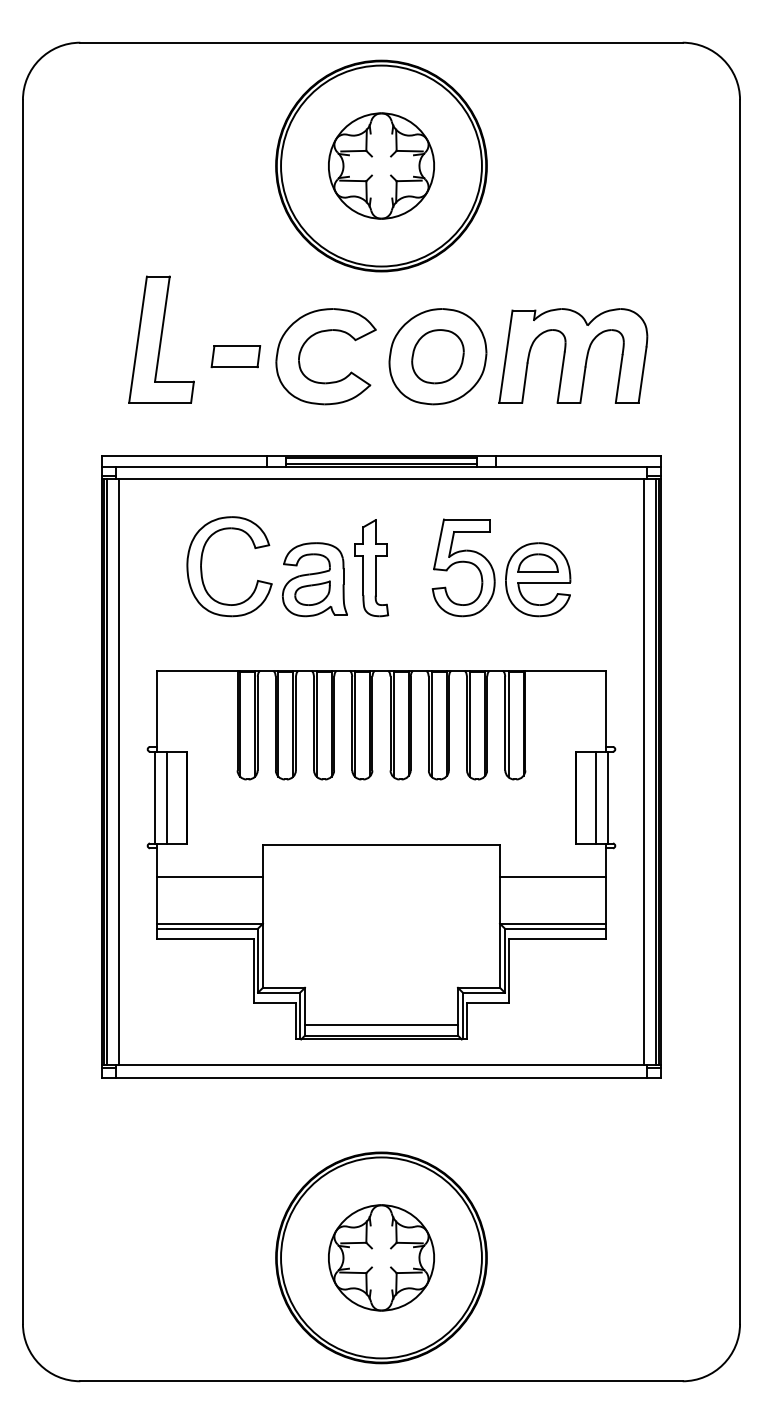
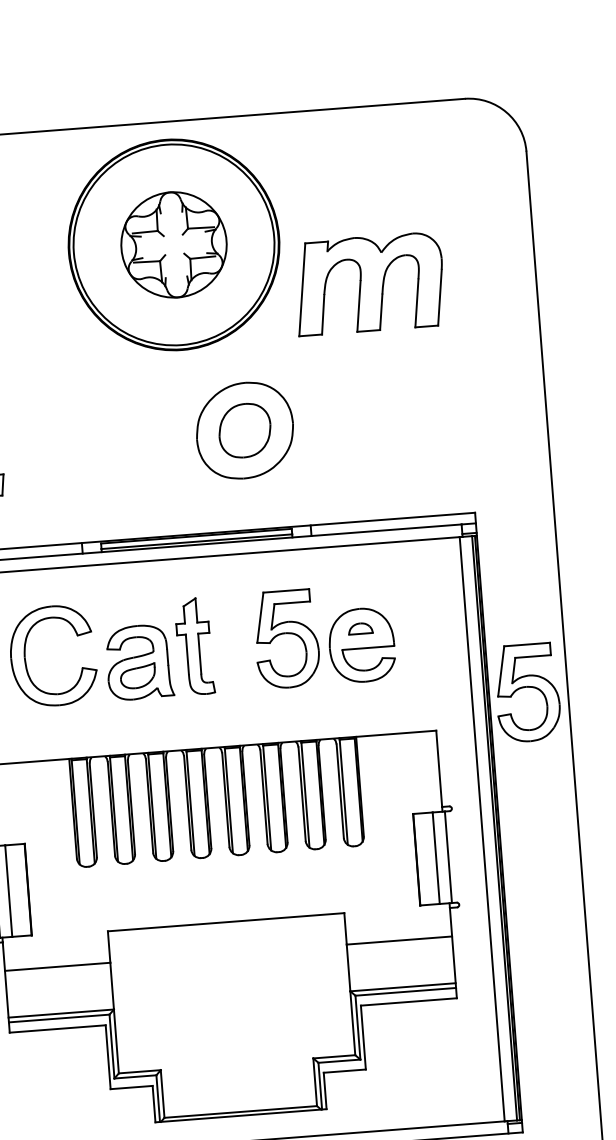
part: (313, 336) -> (119, 420), removed
part: (573, 355) -> (369, 283), moved
part: (235, 356) -> (43, 446), removed
part: (537, 562) -> (359, 628), size x0.6
part: (699, 639) -> (527, 692), added
line: (381, 1025) -> (239, 1101), removed

